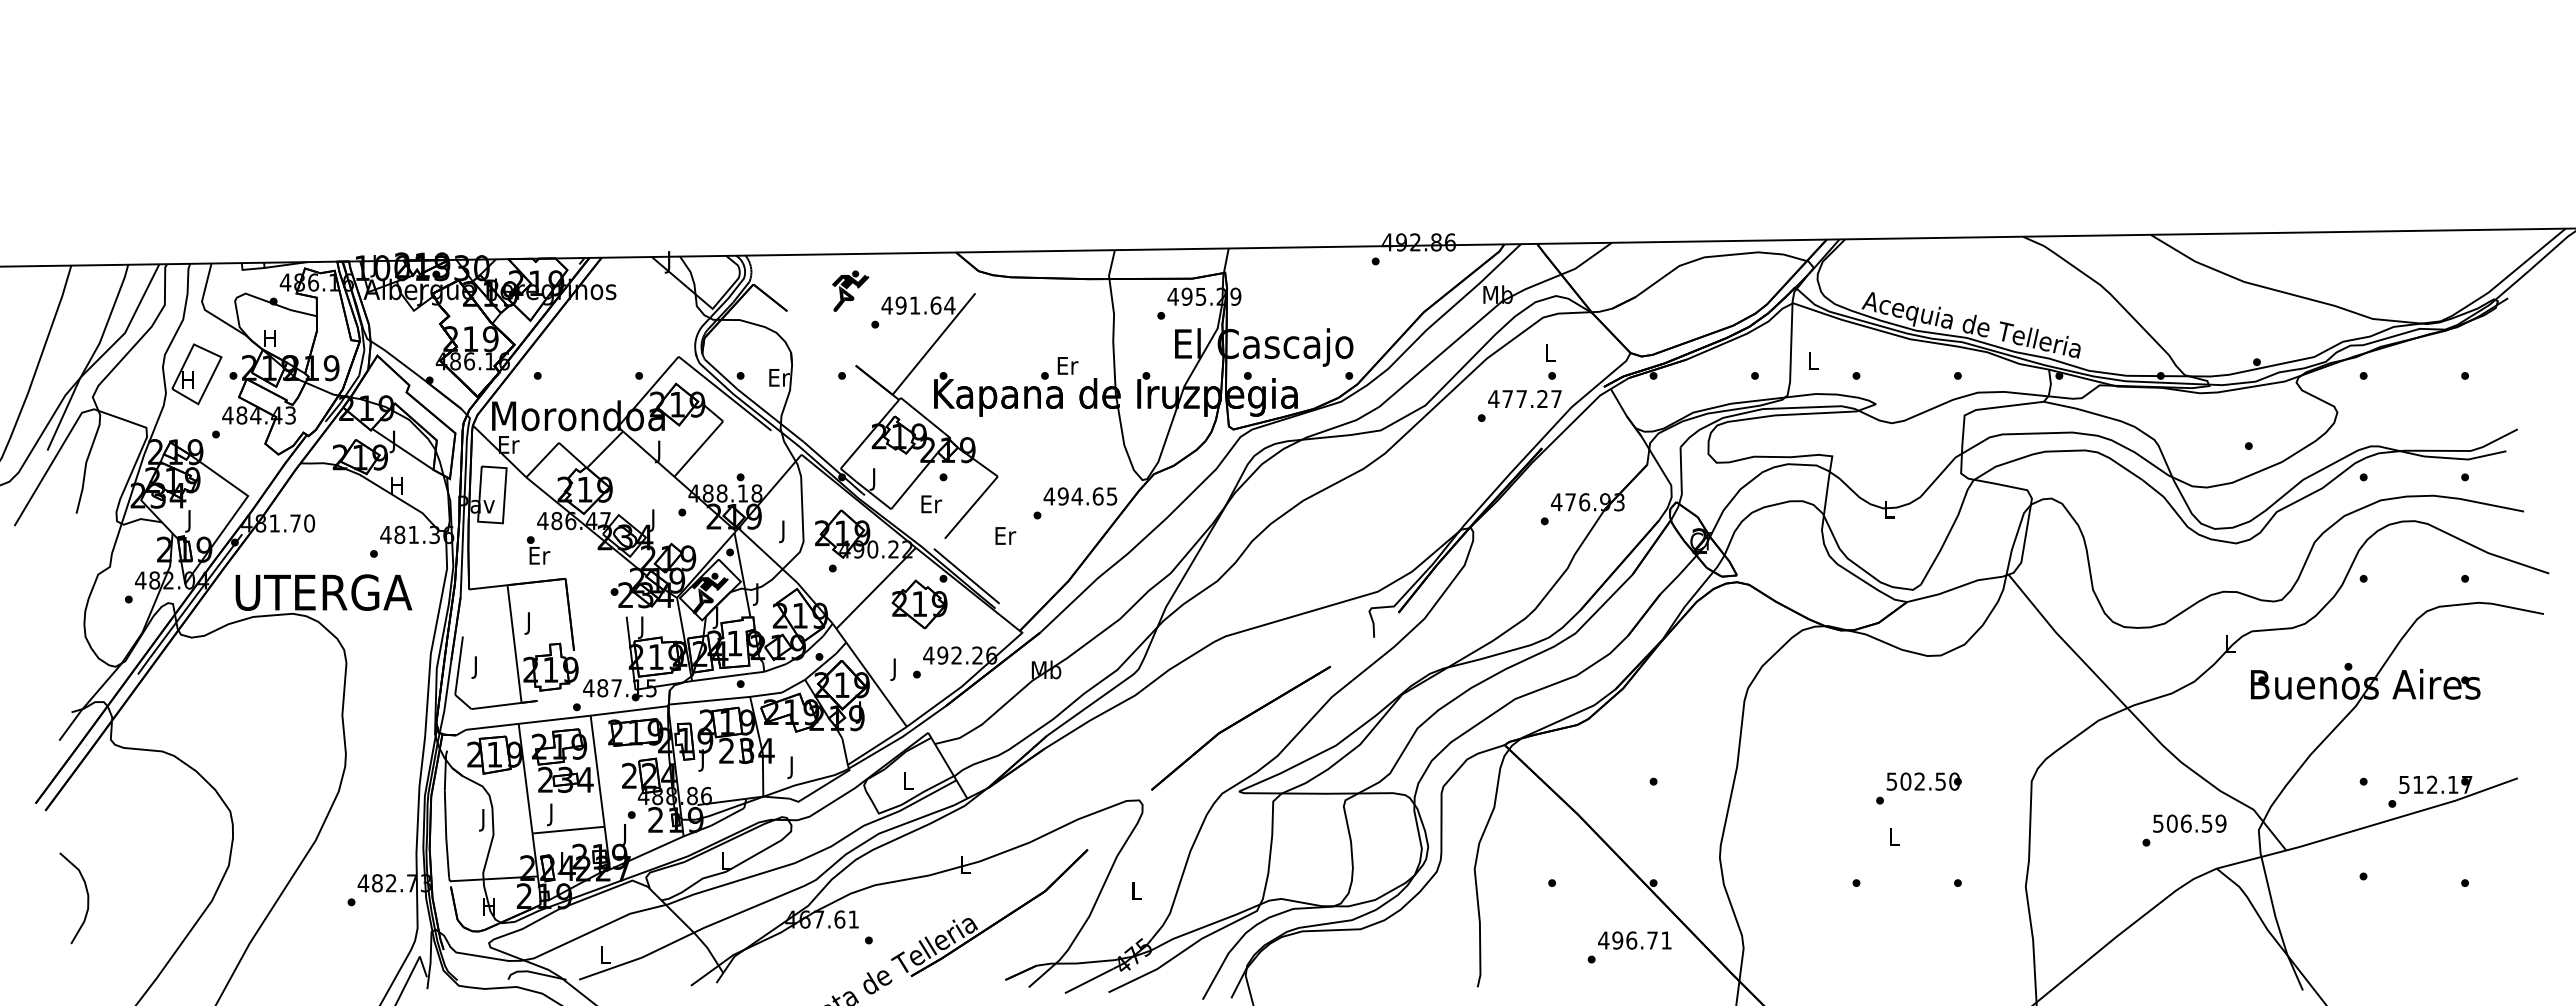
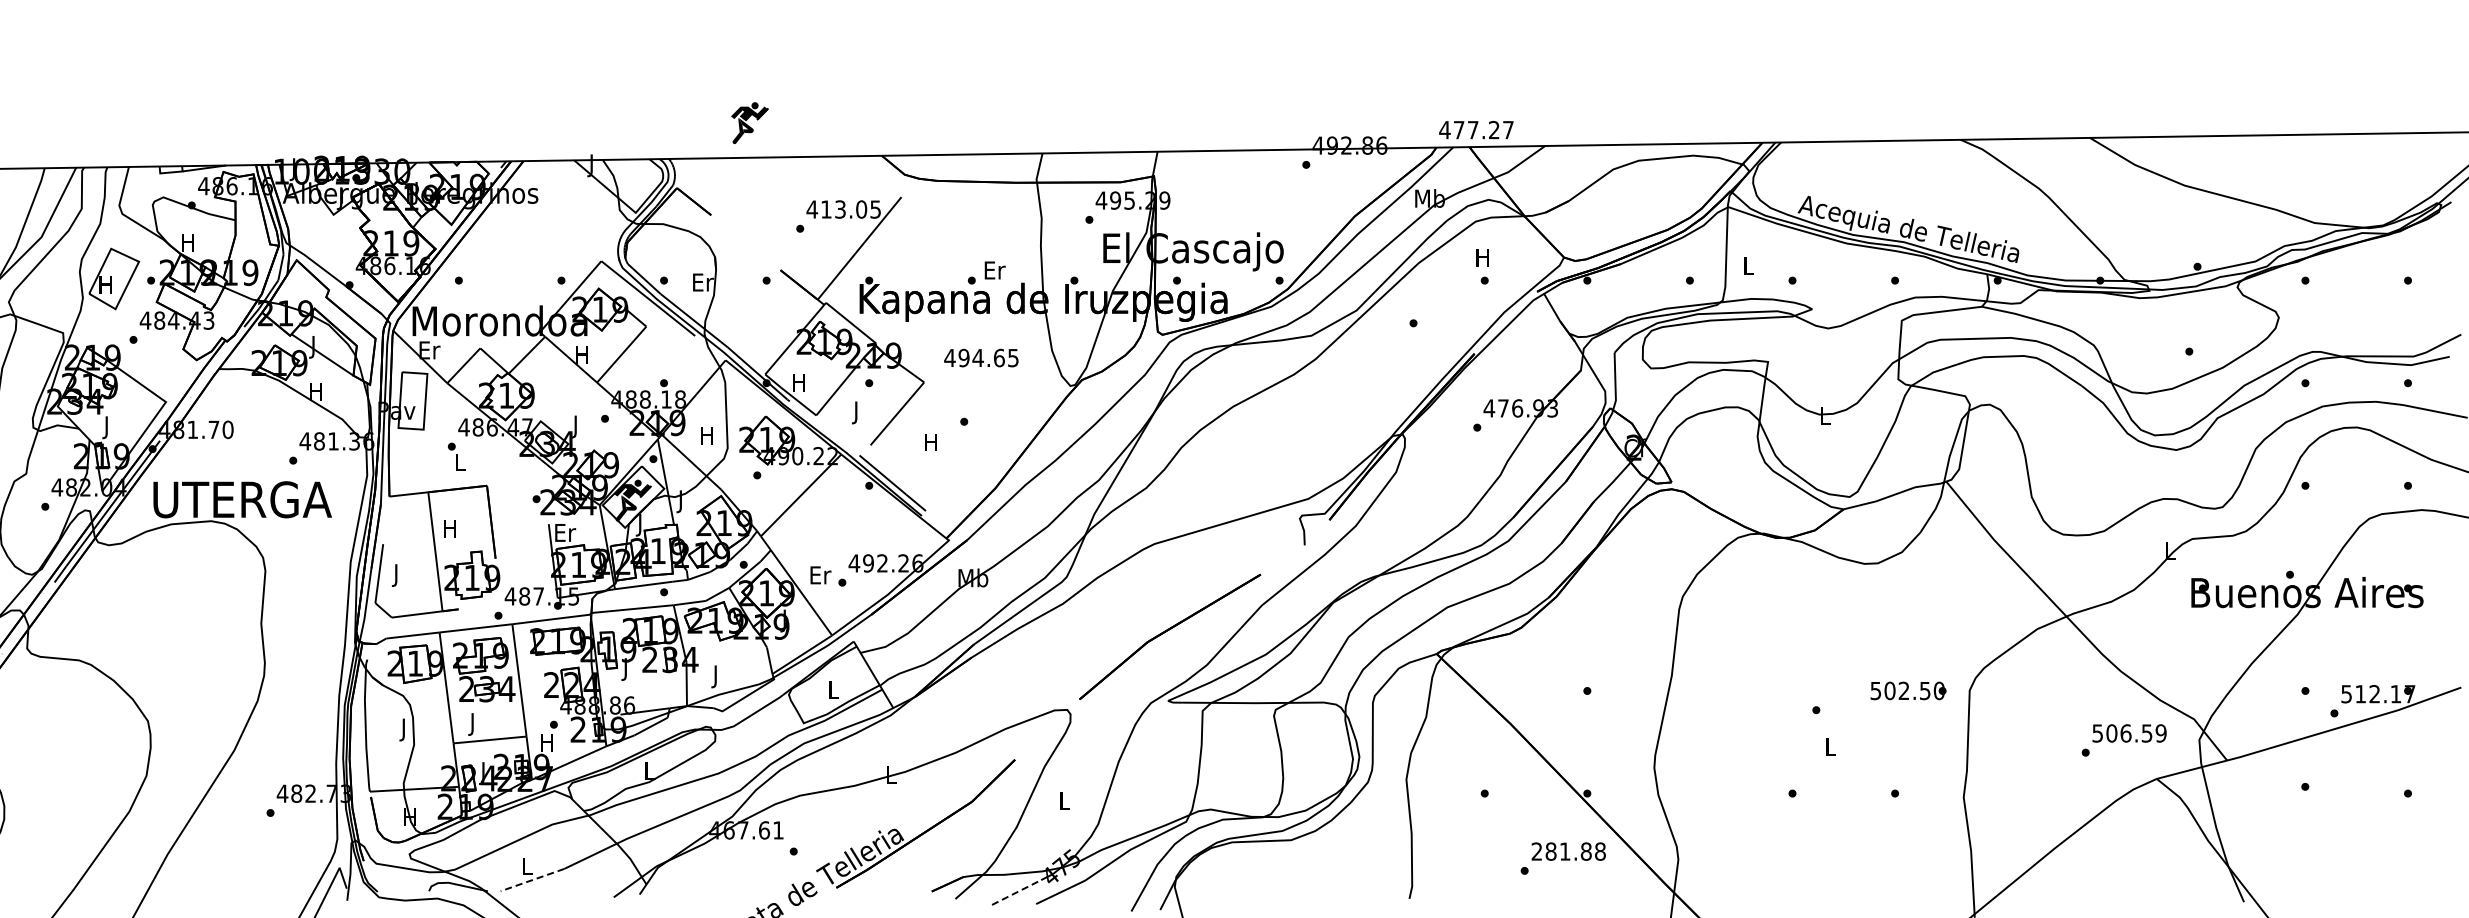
part: (850, 290) -> (749, 122), moved
text: (925, 305) -> (851, 209), 491.64 -> 413.05
text: (1549, 352) -> (1482, 256), L -> H
text: (1524, 398) -> (1475, 129), moved
text: (658, 451) -> (580, 357), J -> H
text: (873, 479) -> (798, 385), J -> H
text: (1080, 496) -> (981, 358), moved
text: (931, 506) -> (857, 412), Er -> J
text: (782, 531) -> (706, 437), J -> H
text: (1005, 535) -> (931, 442), Er -> H
text: (539, 555) -> (460, 462), Er -> L
part: (919, 604) -> (844, 511), removed
text: (528, 623) -> (449, 531), J -> H
text: (643, 627) -> (565, 535), J -> Er
text: (895, 669) -> (820, 577), J -> Er
text: (1923, 781) -> (1907, 690), moved
text: (624, 834) -> (546, 744), J -> H
text: (1634, 940) -> (1568, 851), 496.71 -> 281.88
line: (610, 968) -> (532, 879), solid -> dashed
line: (1089, 980) -> (1016, 892), solid -> dashed

